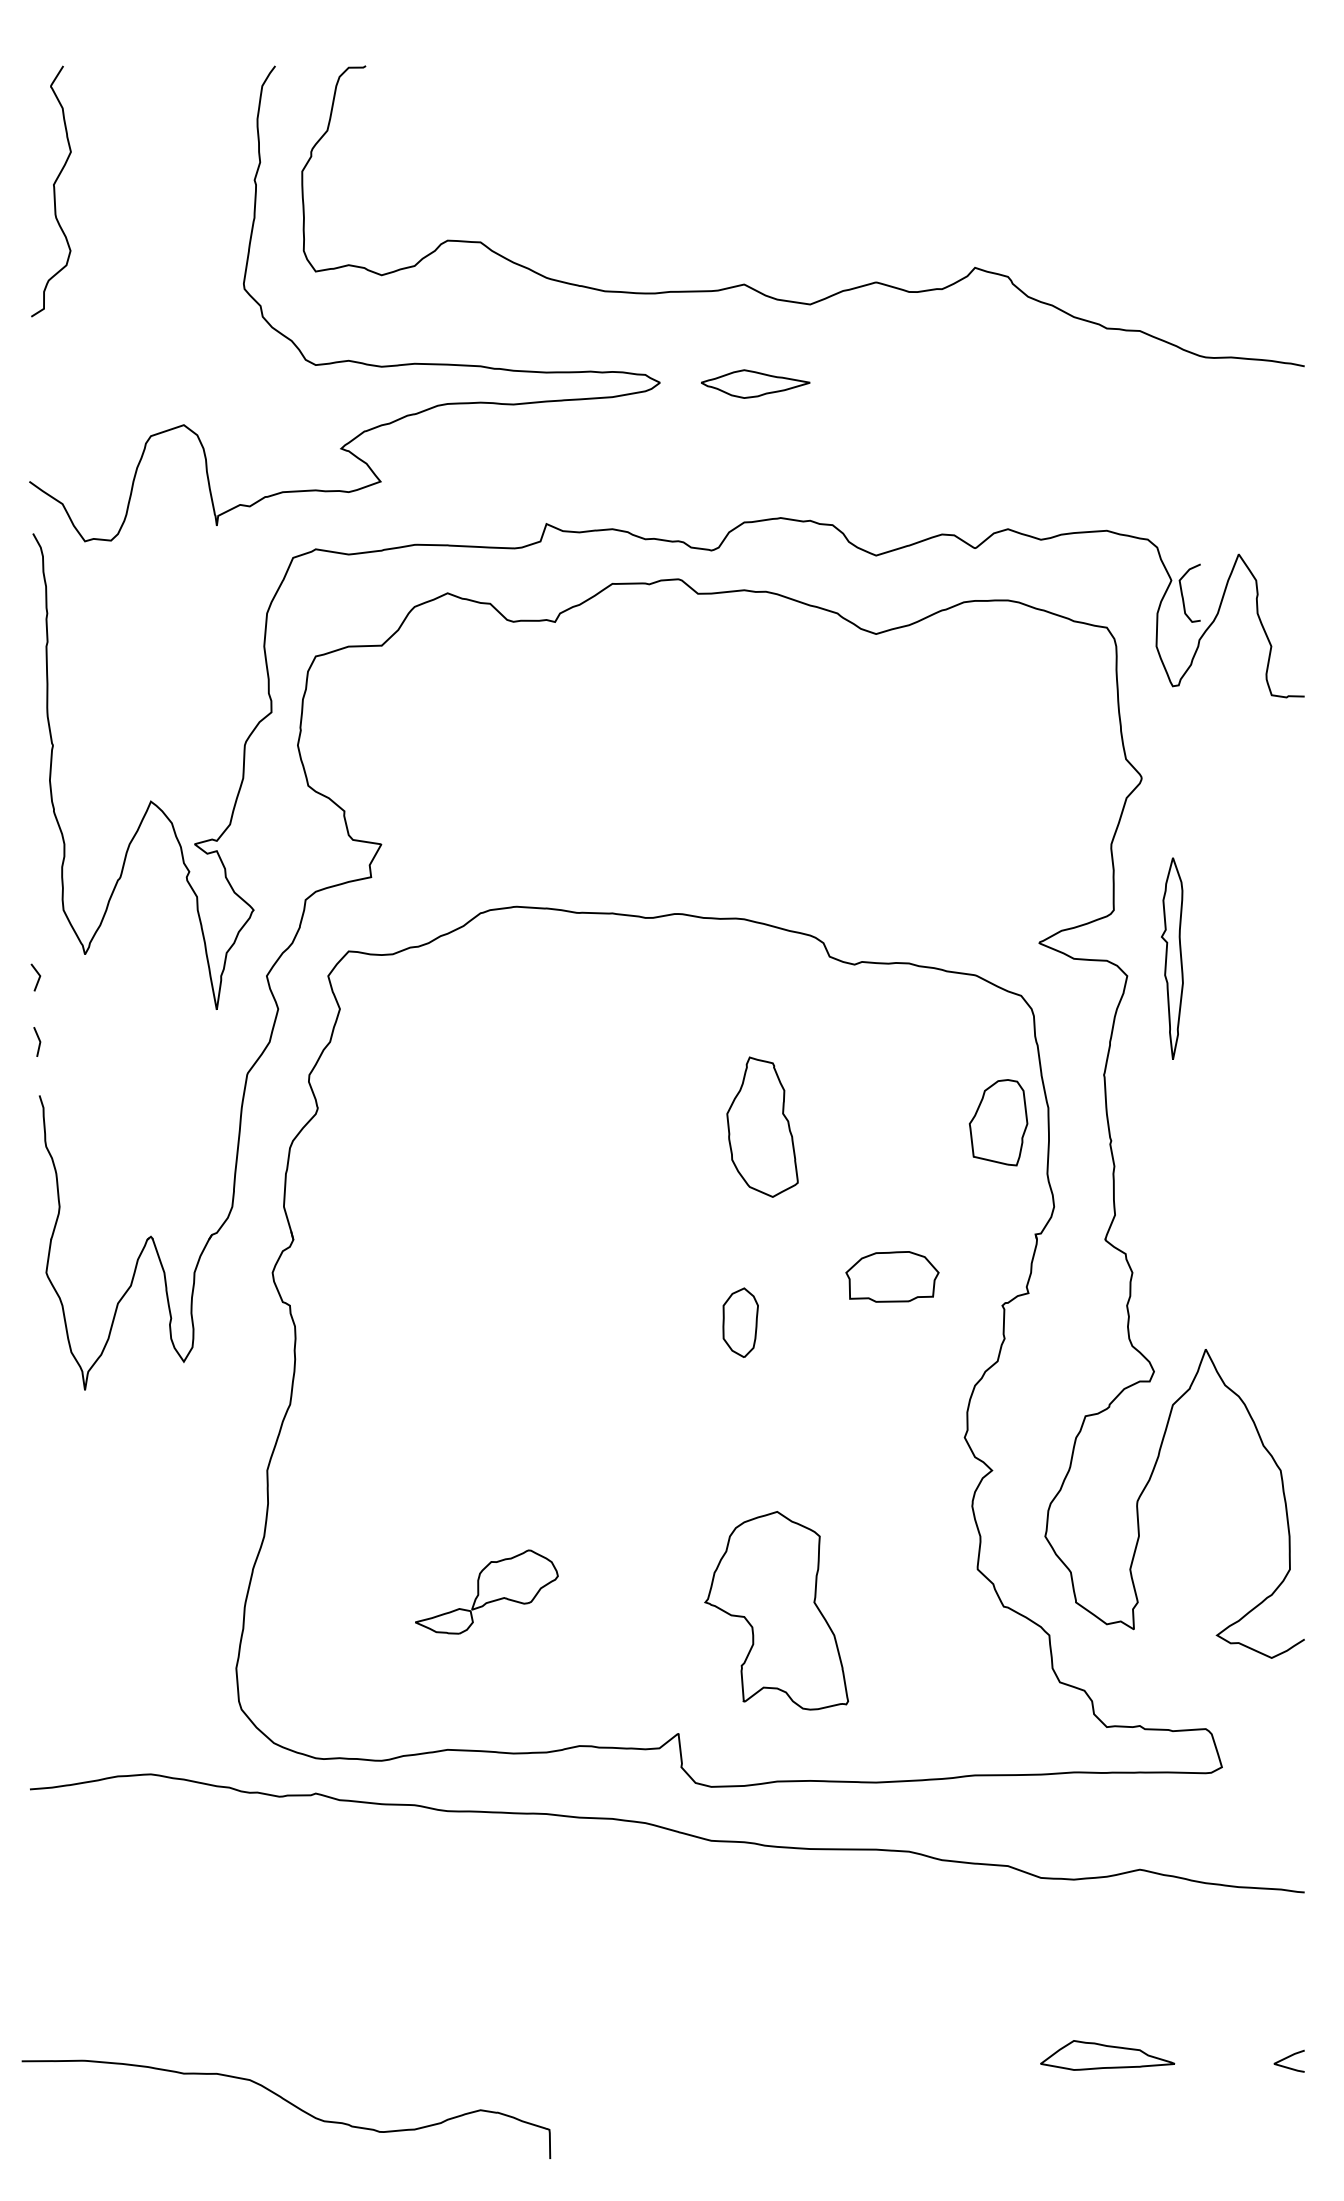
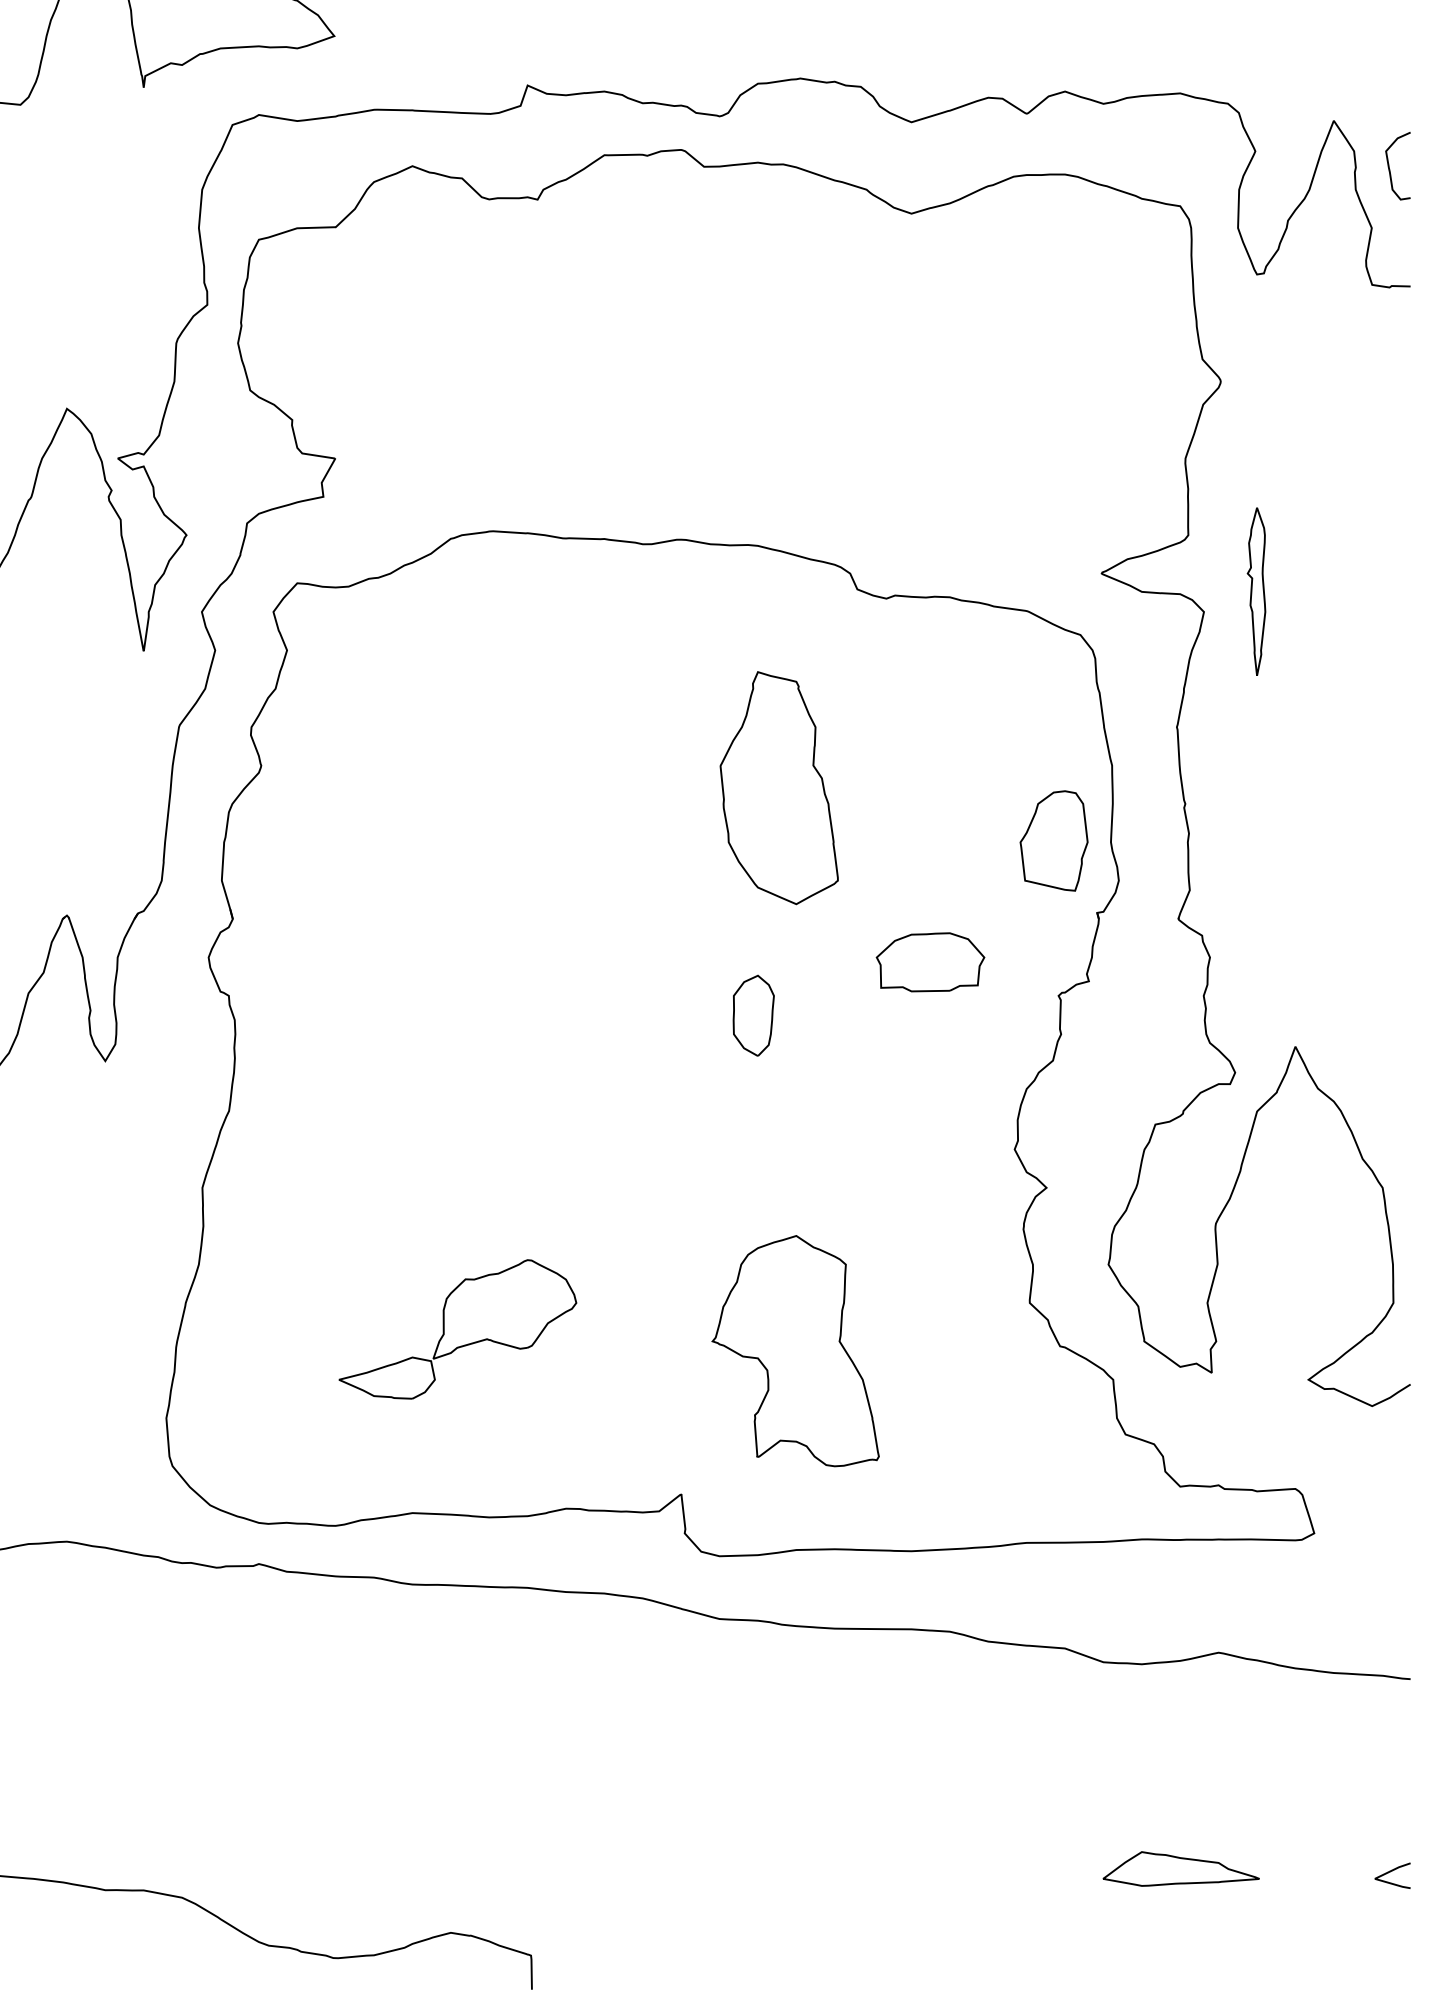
curve: (1183, 595) -> (1390, 168), moved
part: (1172, 958) -> (1256, 591), size x0.71
part: (998, 1122) -> (1054, 840), moved
part: (762, 1126) -> (779, 787), size x1.43
part: (486, 1591) -> (457, 1328), size x1.43

